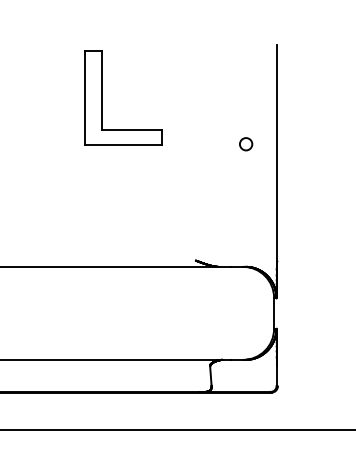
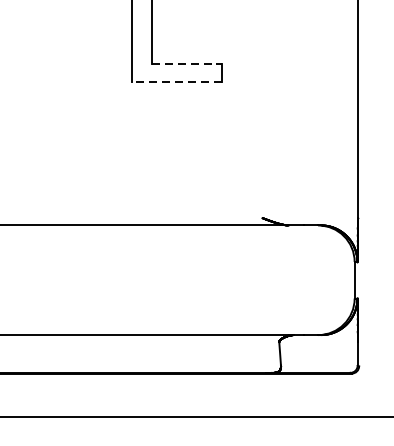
line: (131, 130) -> (186, 64), solid -> dashed
circle: (246, 144) -> (322, 81), removed
line: (122, 145) -> (176, 82), solid -> dashed

